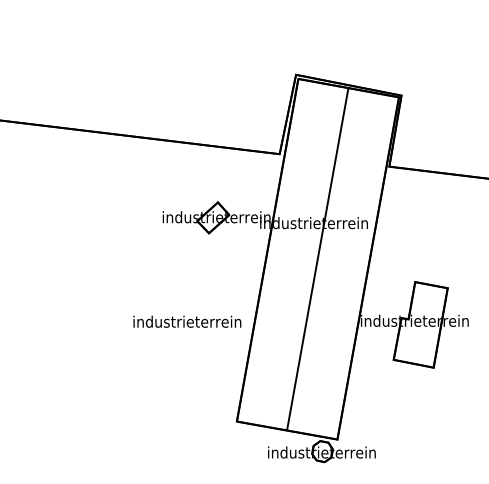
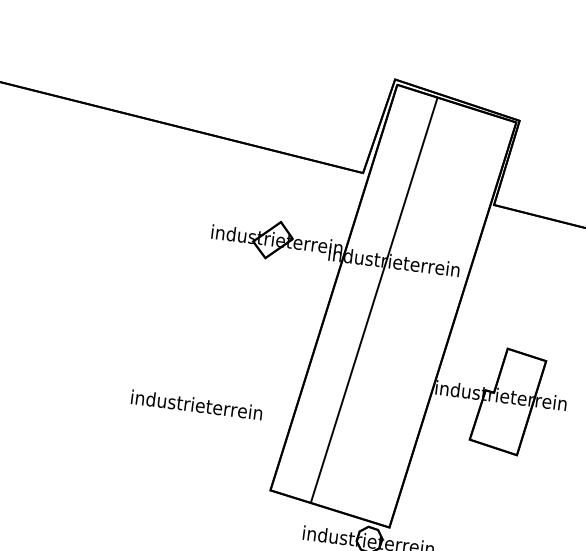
line: (317, 258) -> (374, 299), moved
text: (187, 321) -> (197, 404), moved

